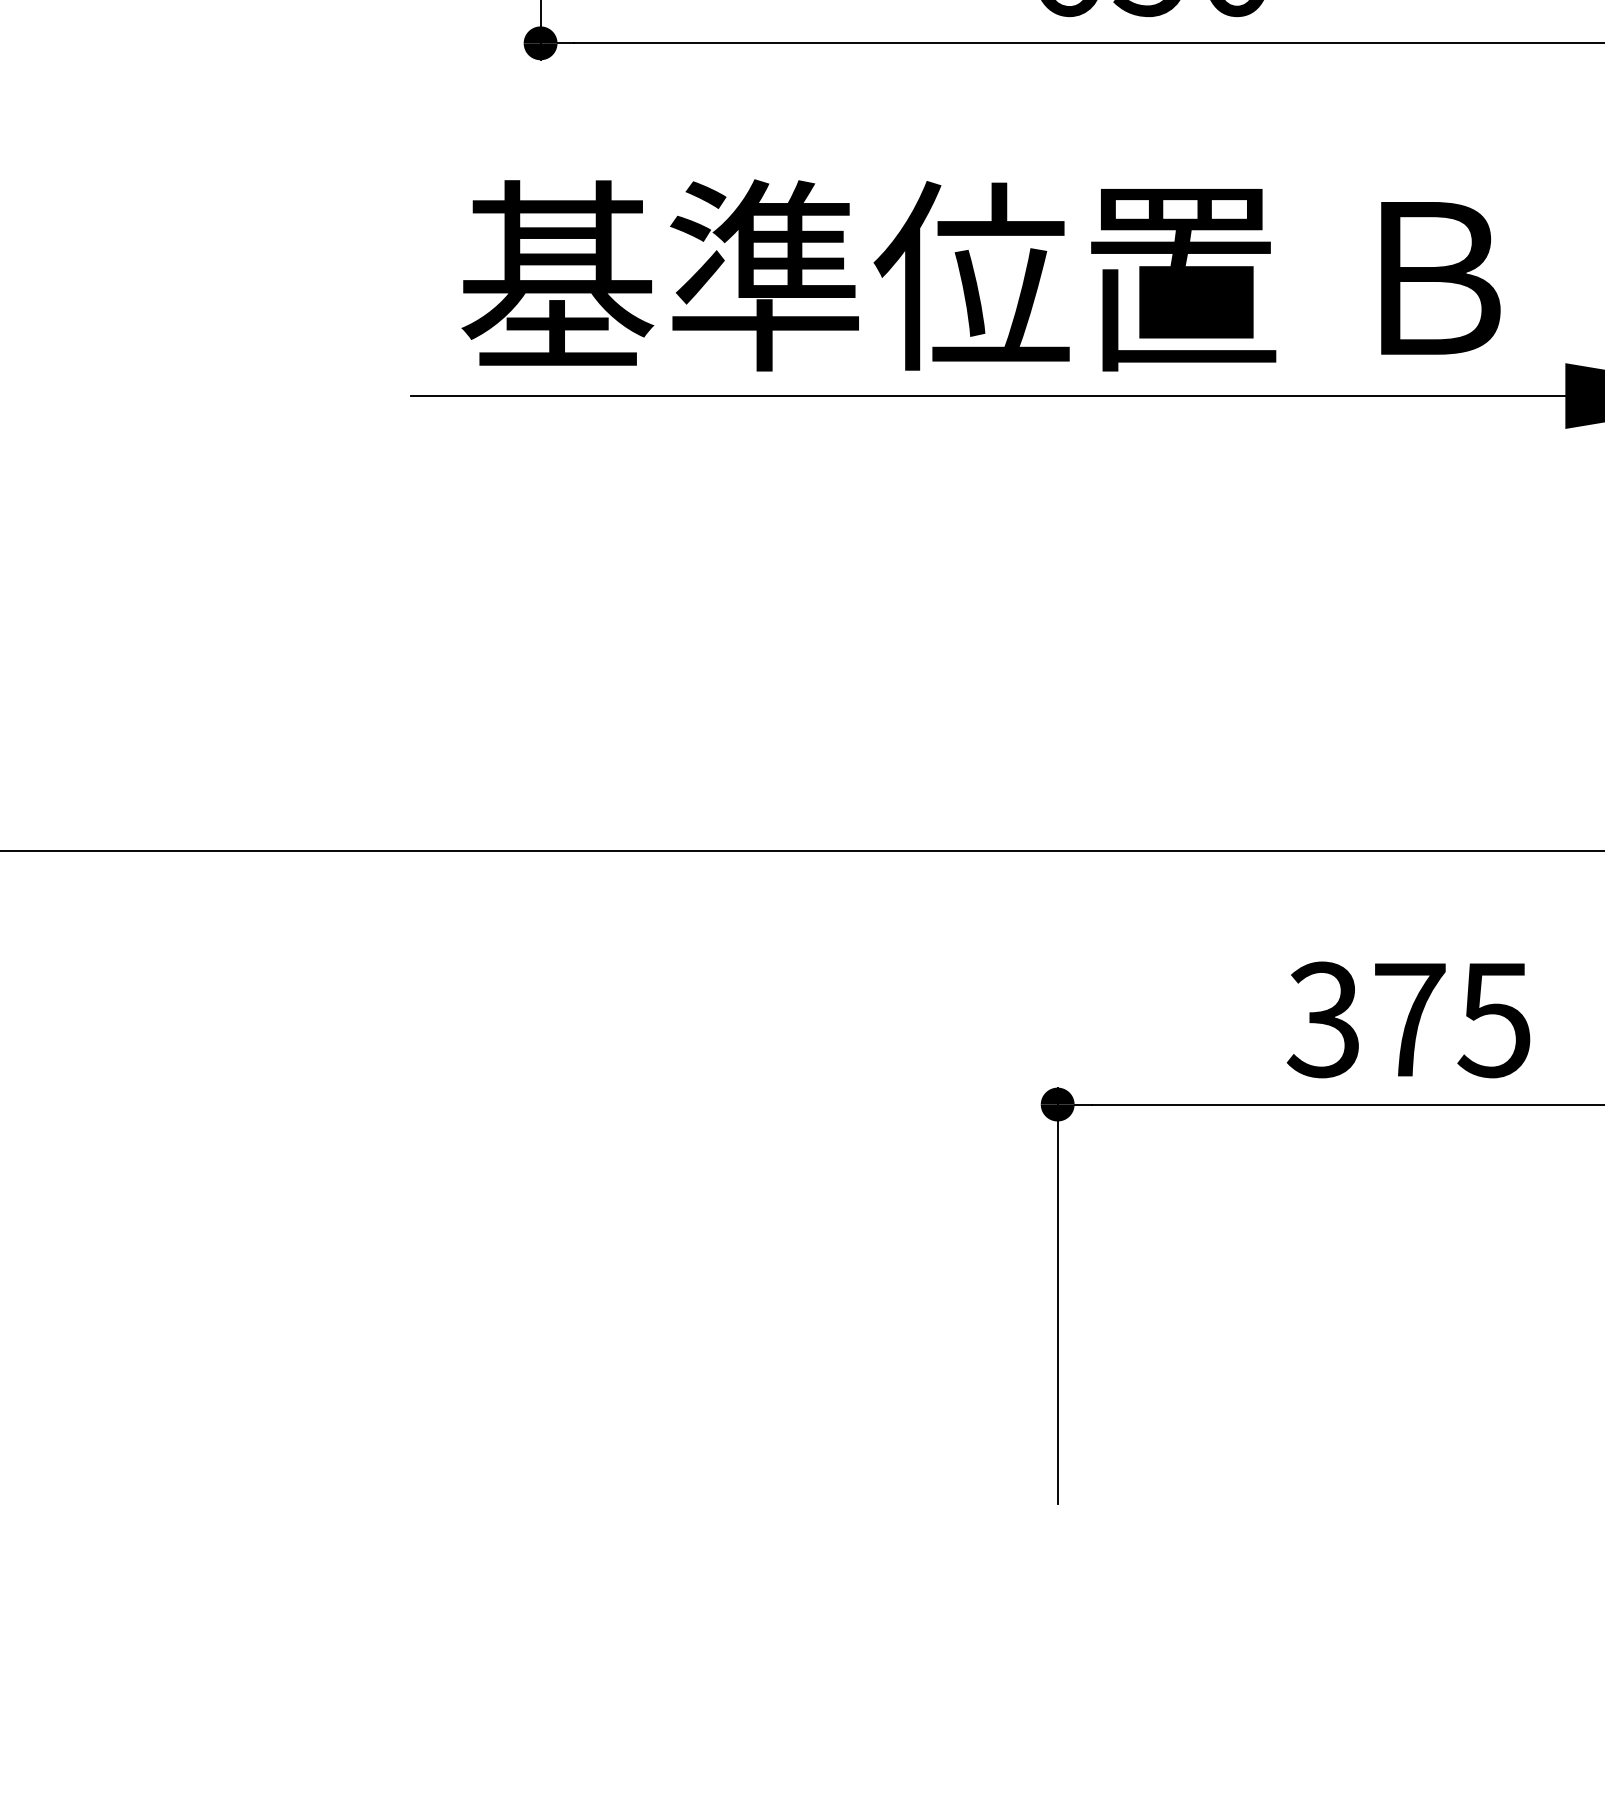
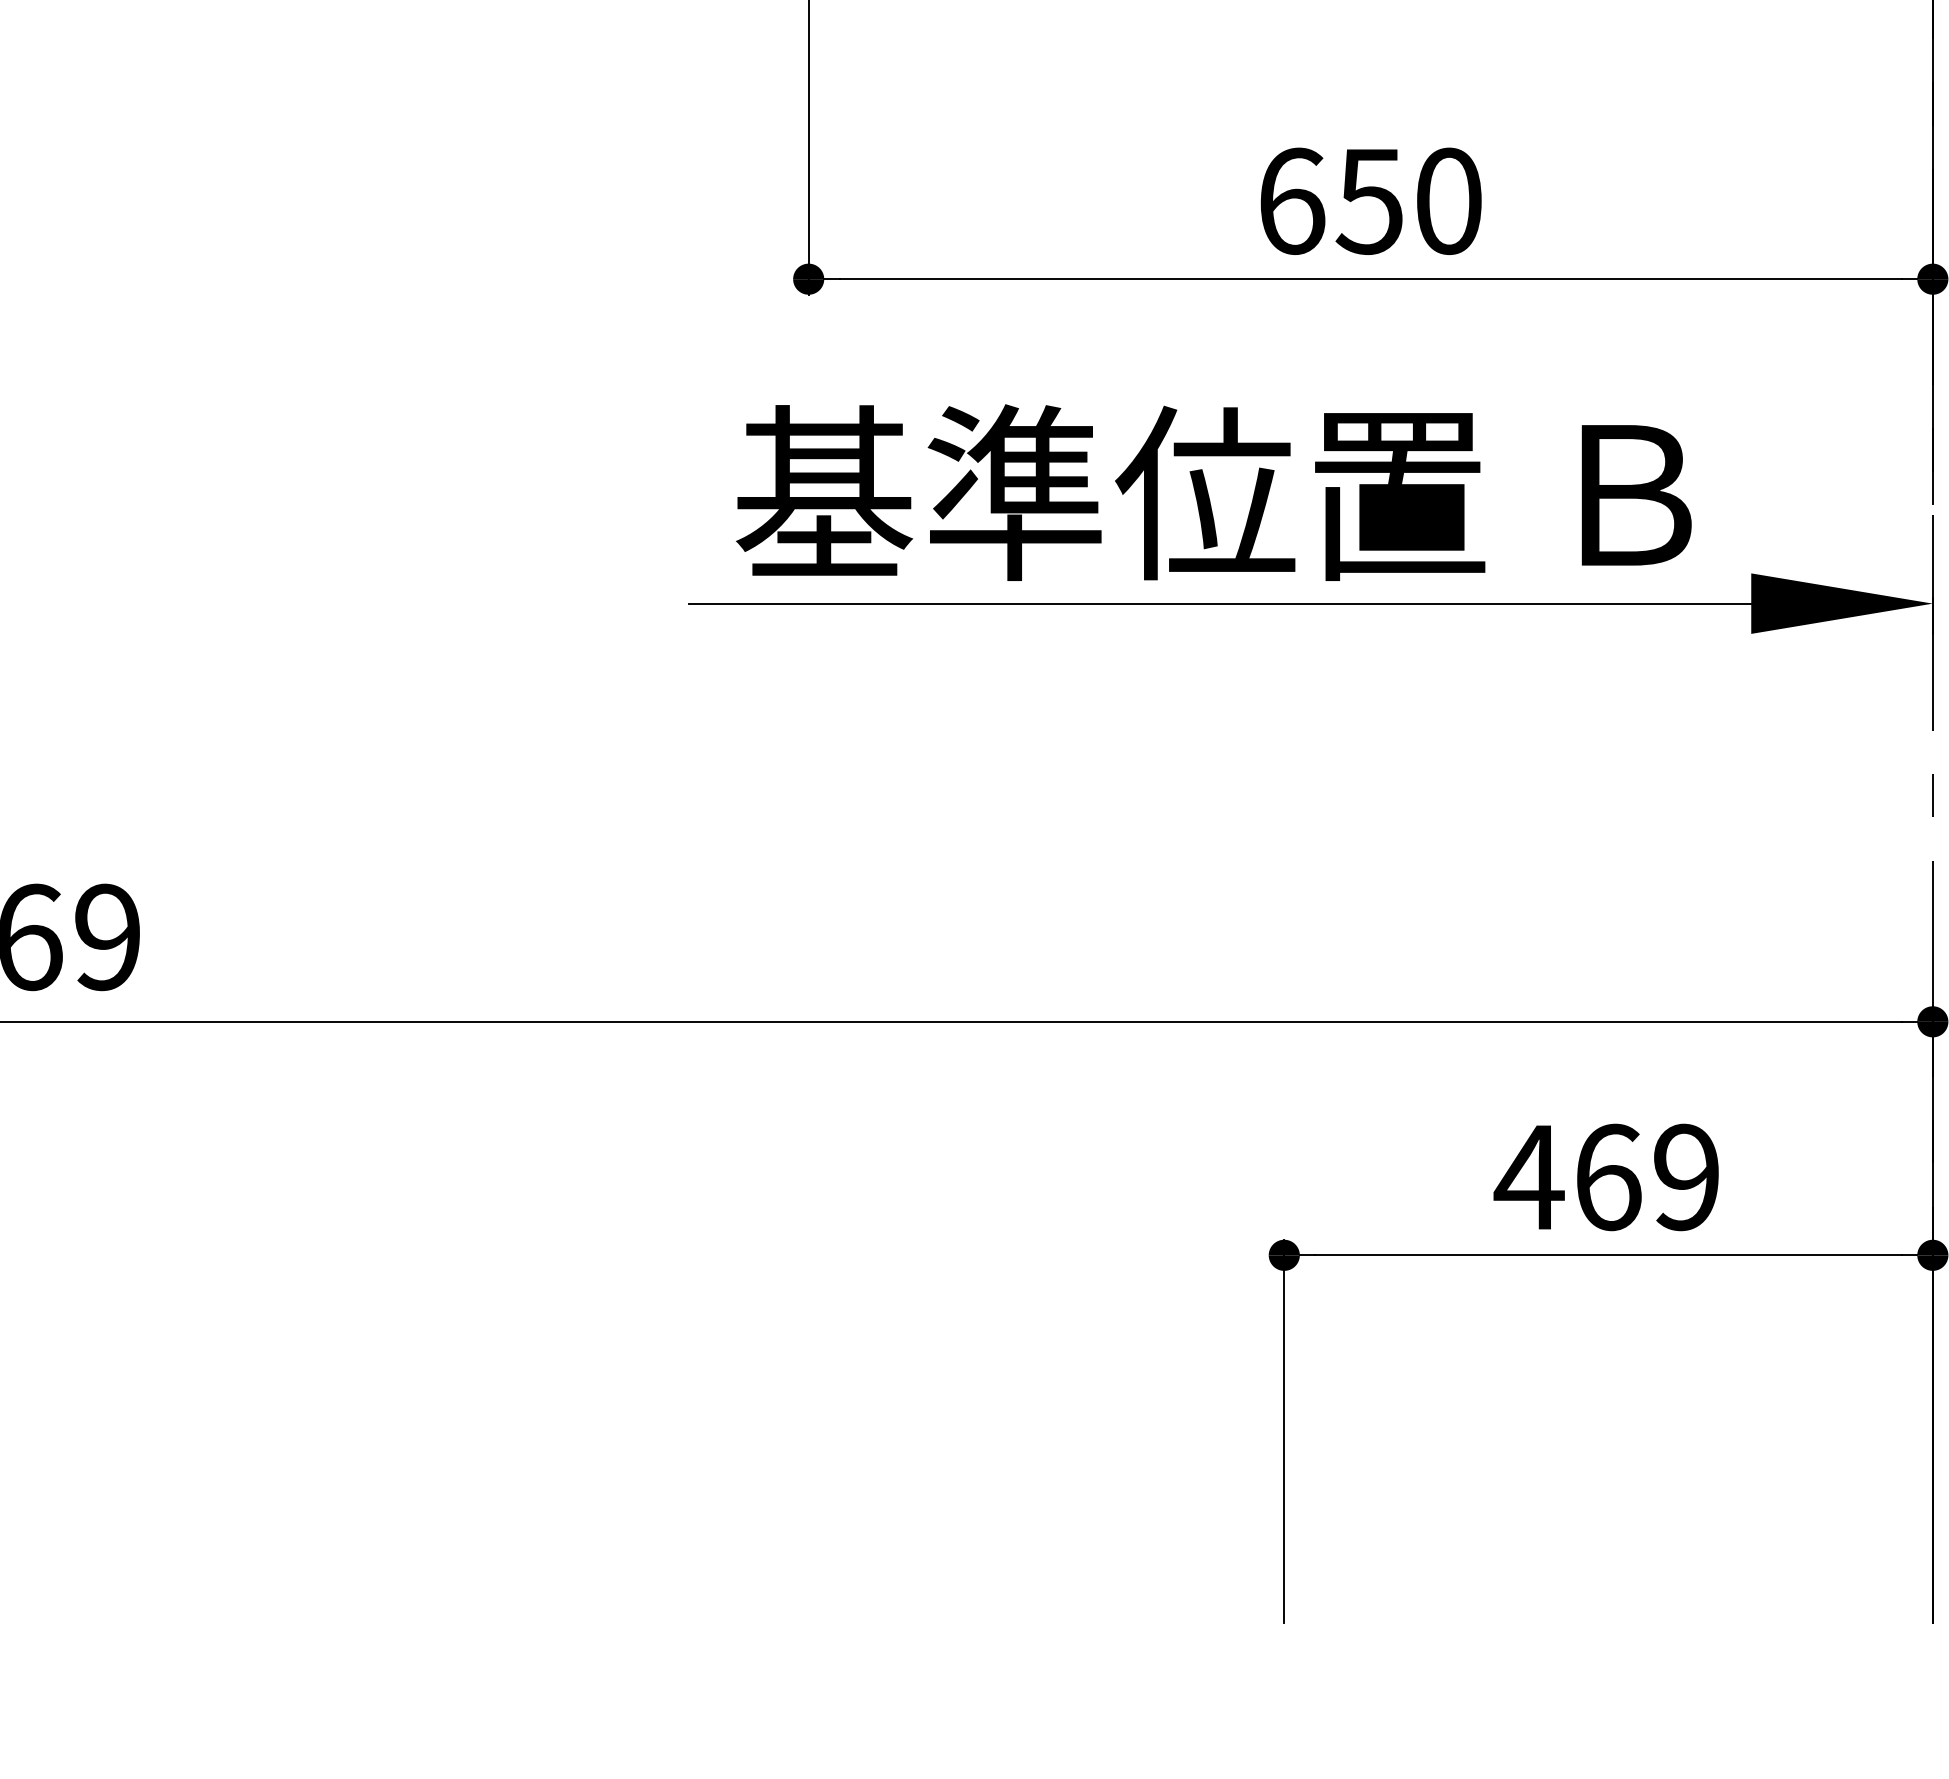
text: (1406, 1019) -> (1605, 1177), 375 -> 469

